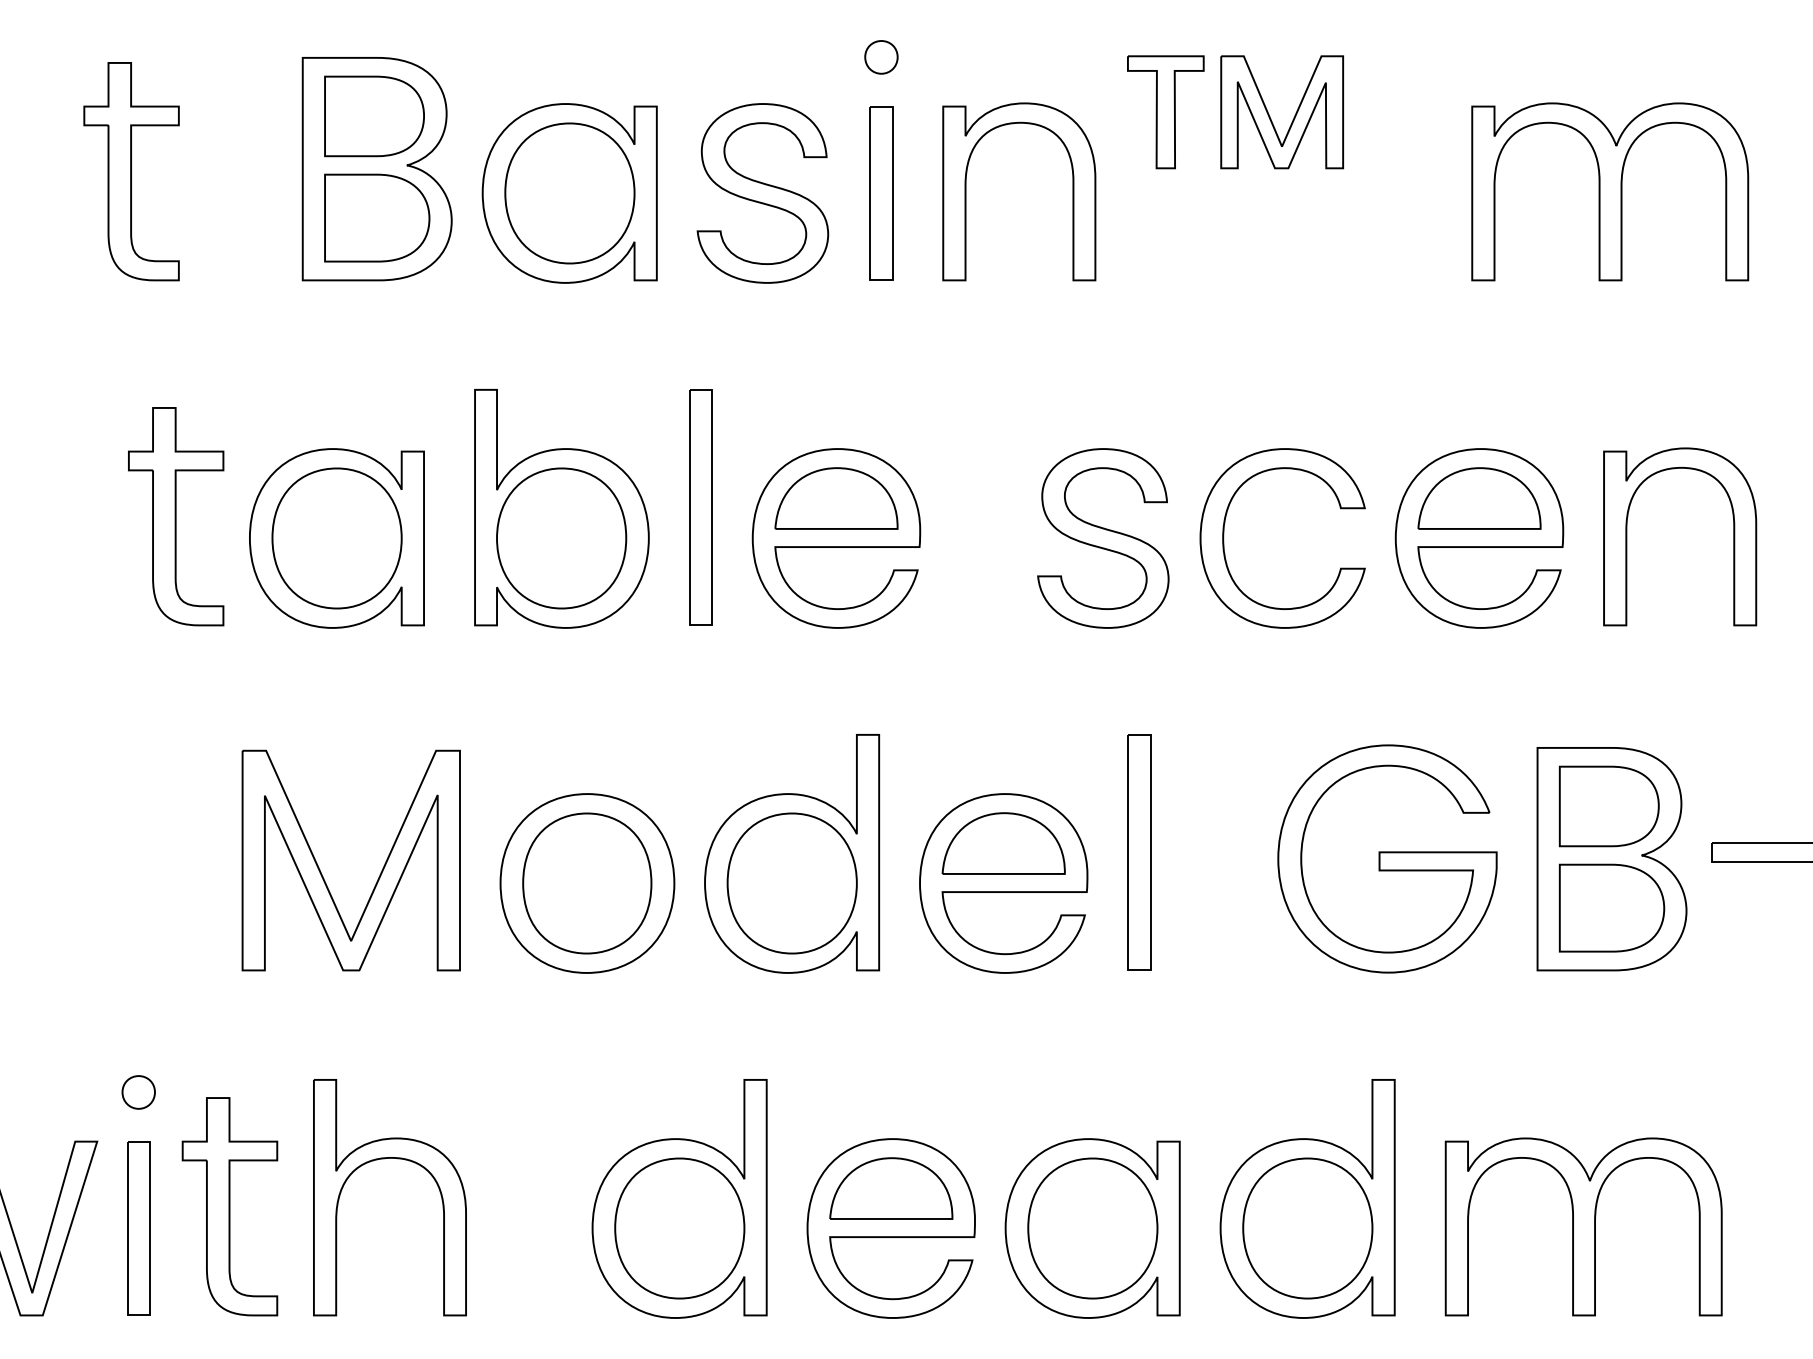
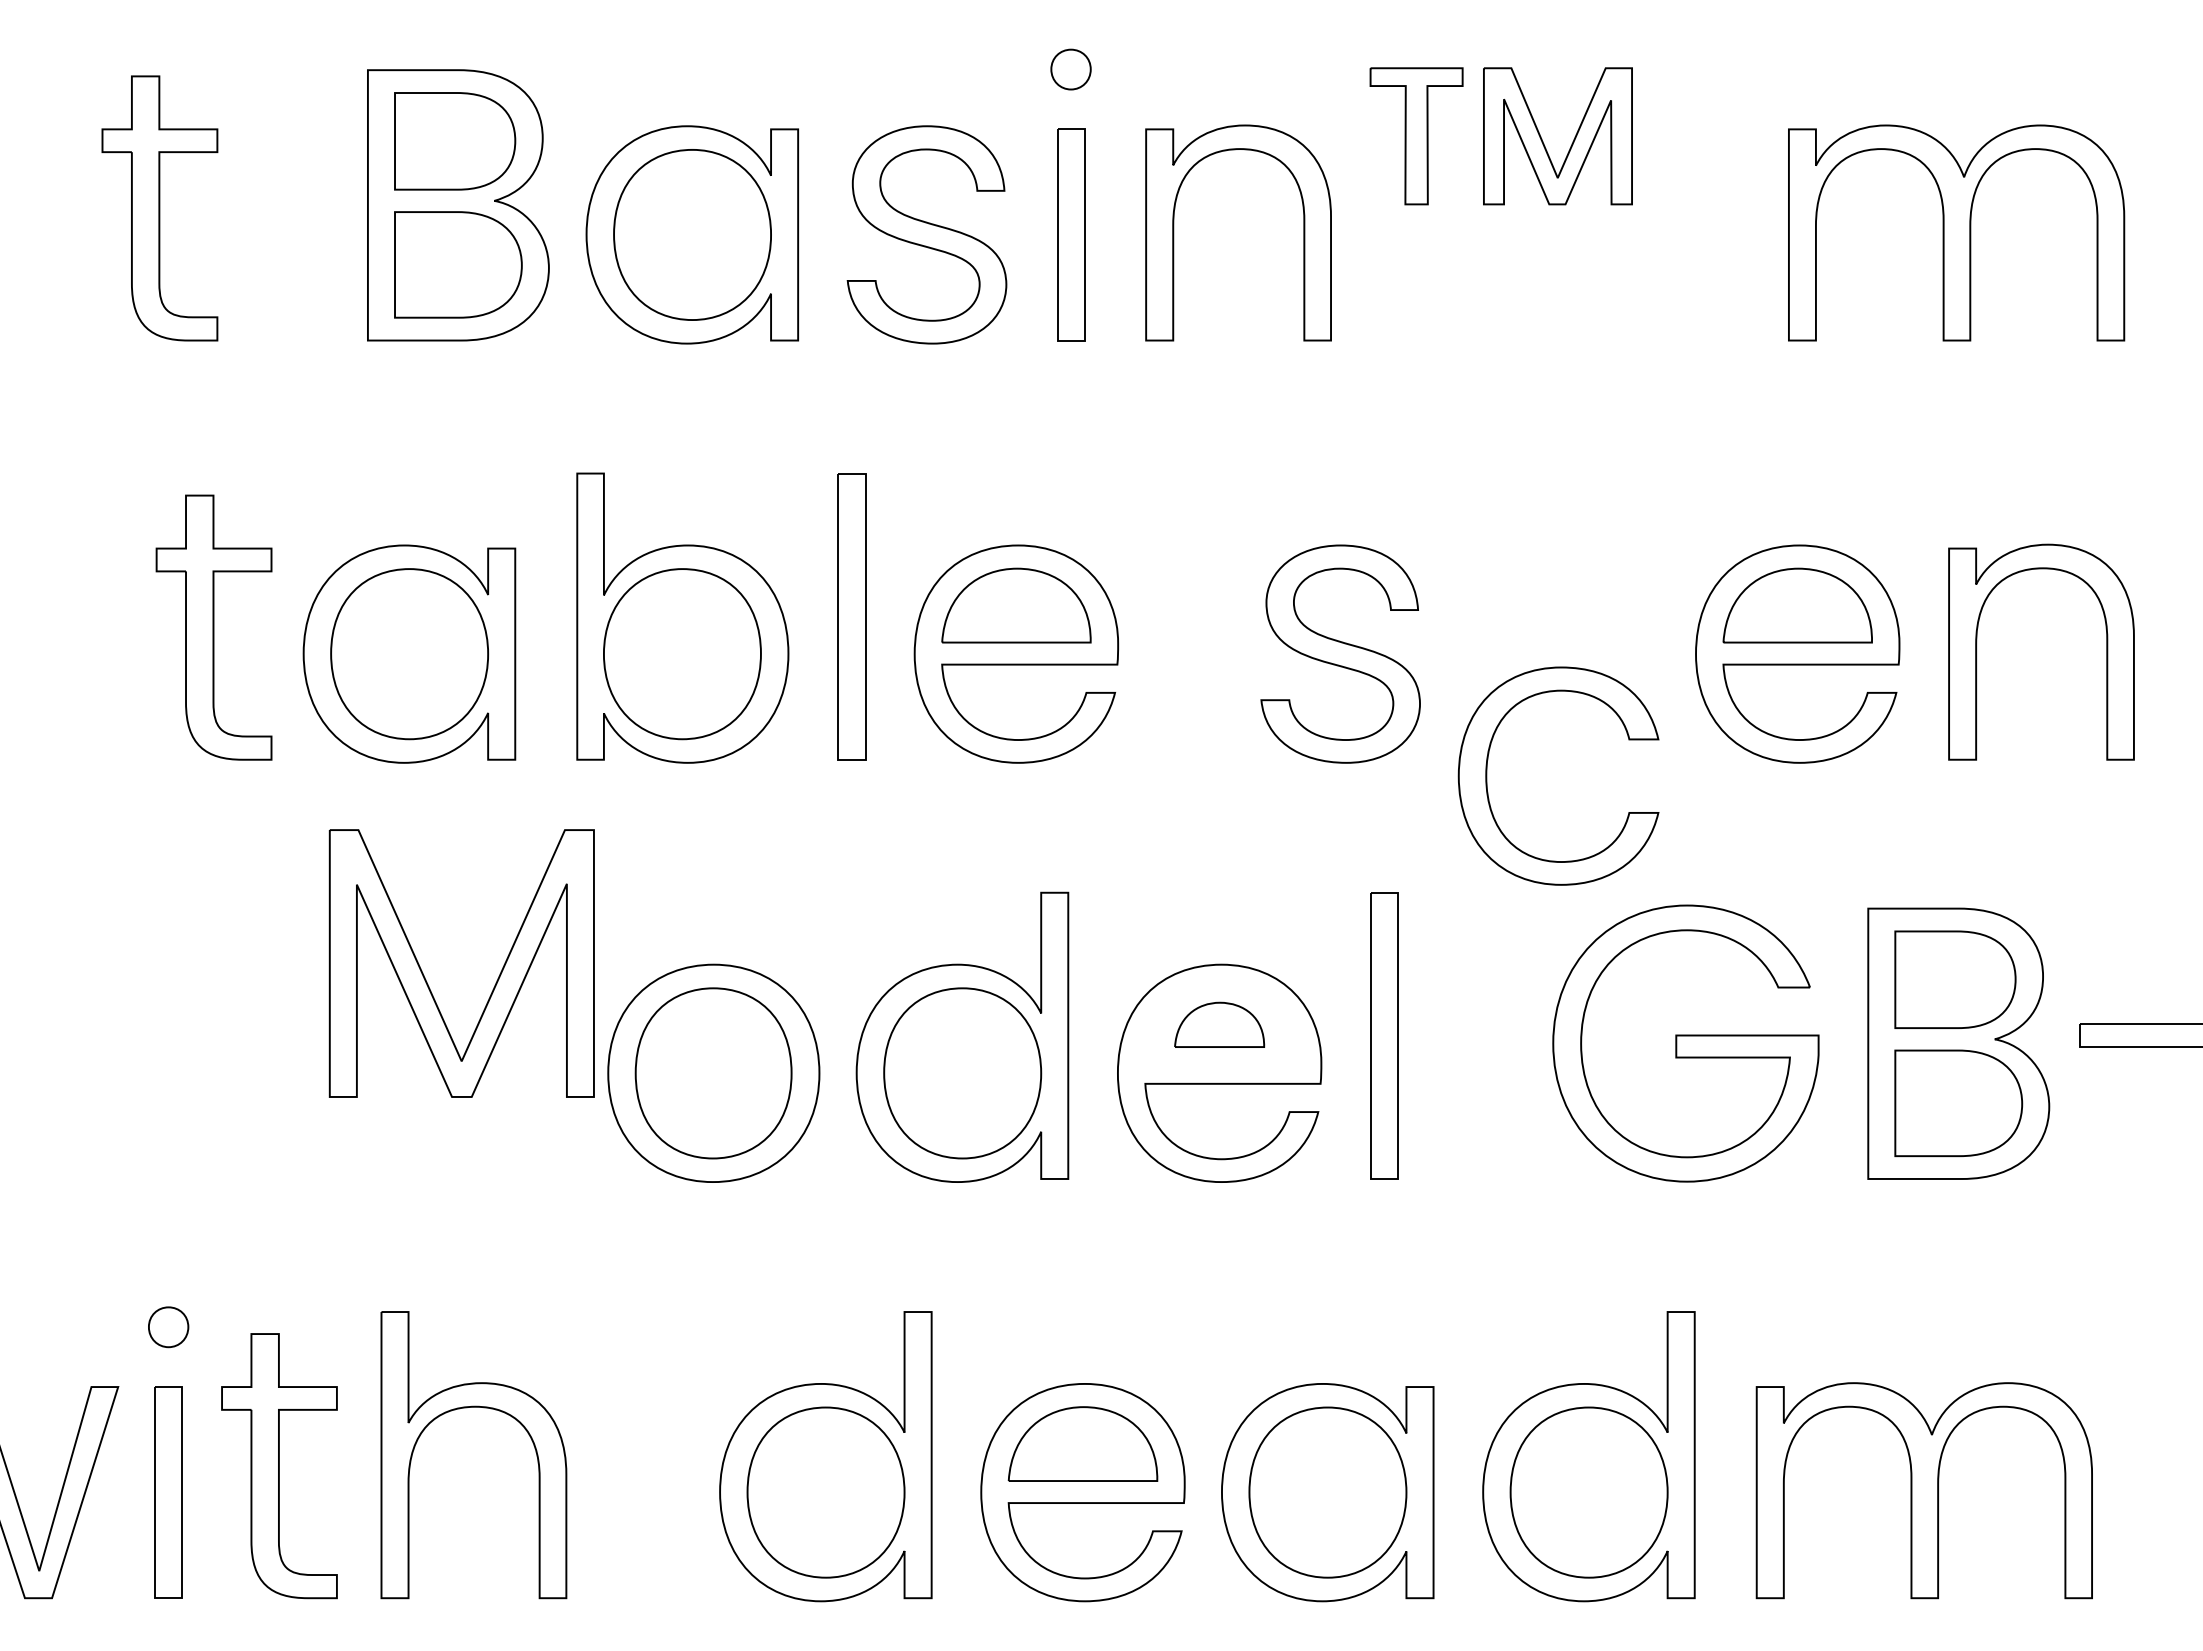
part: (1224, 537) -> (1487, 775), moved
part: (1003, 843) -> (1219, 1024), size x0.6
part: (322, 873) -> (426, 979), moved

